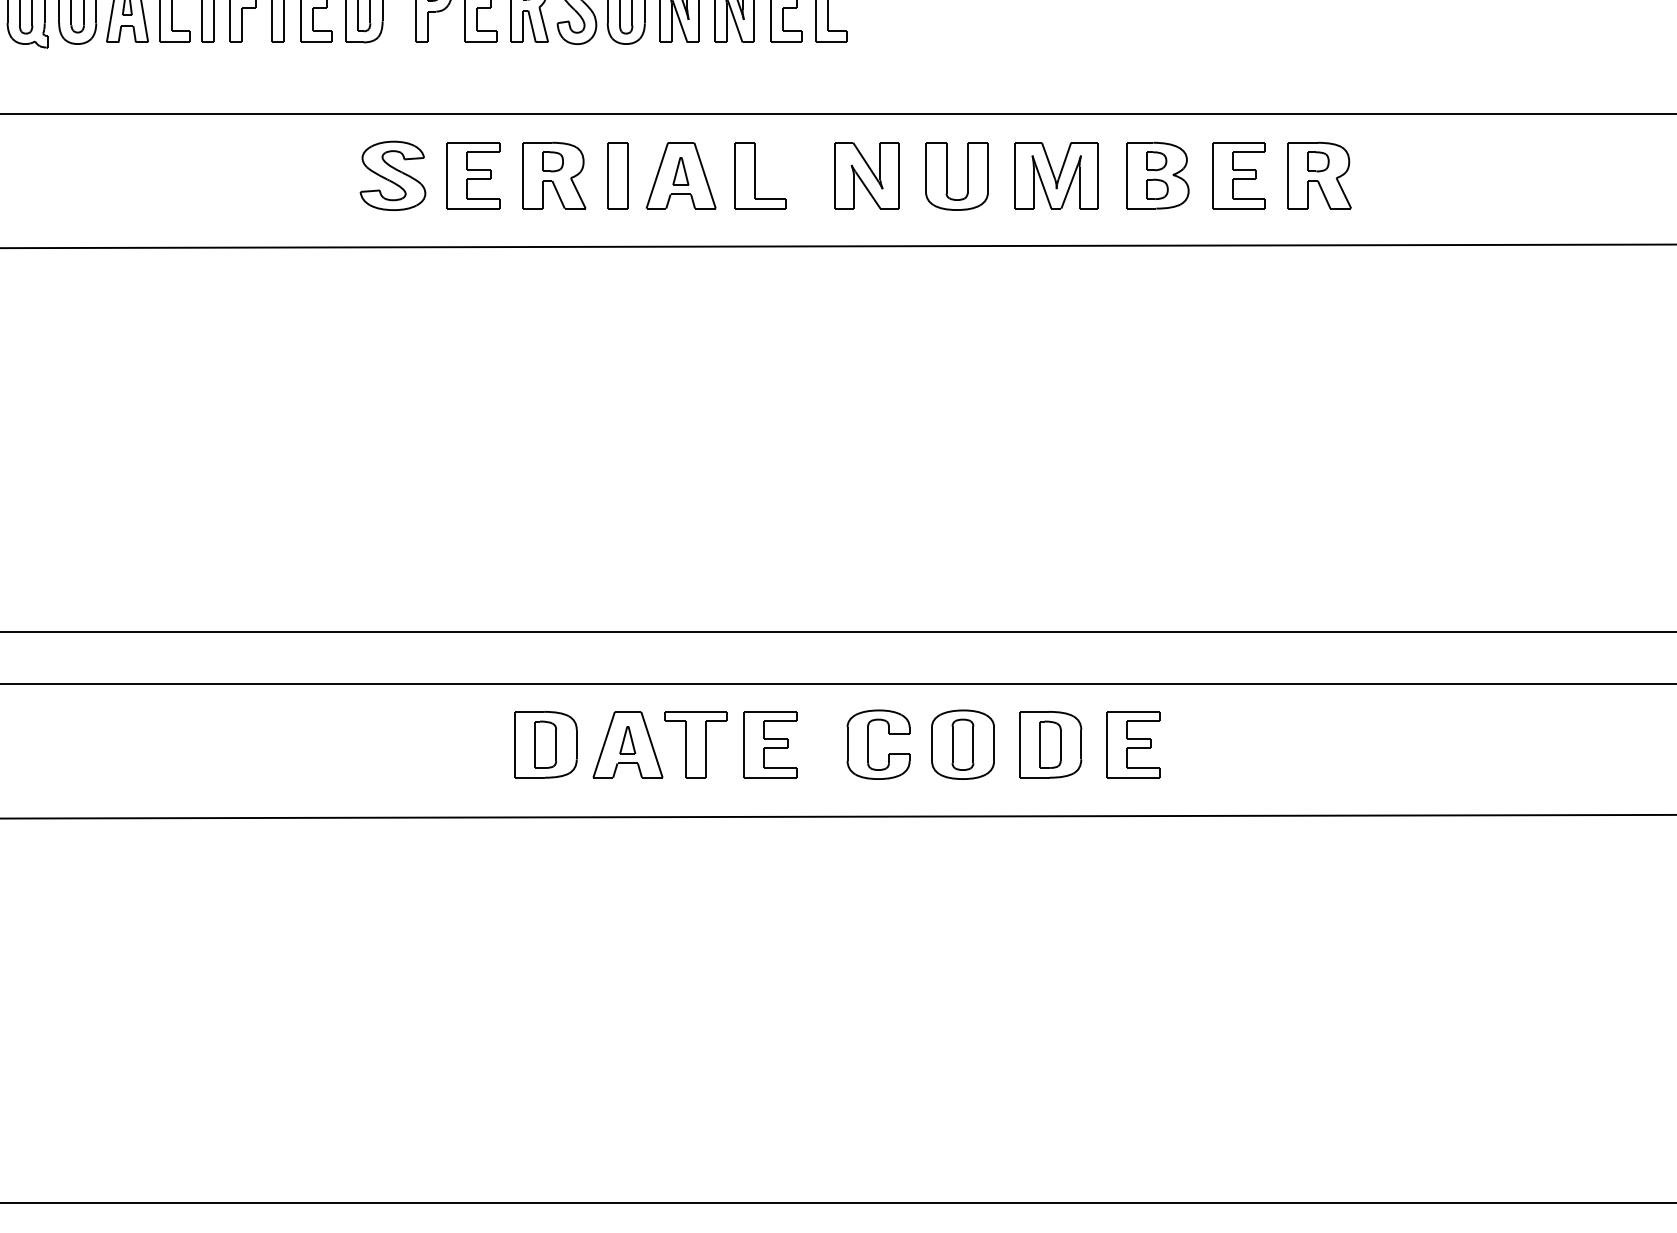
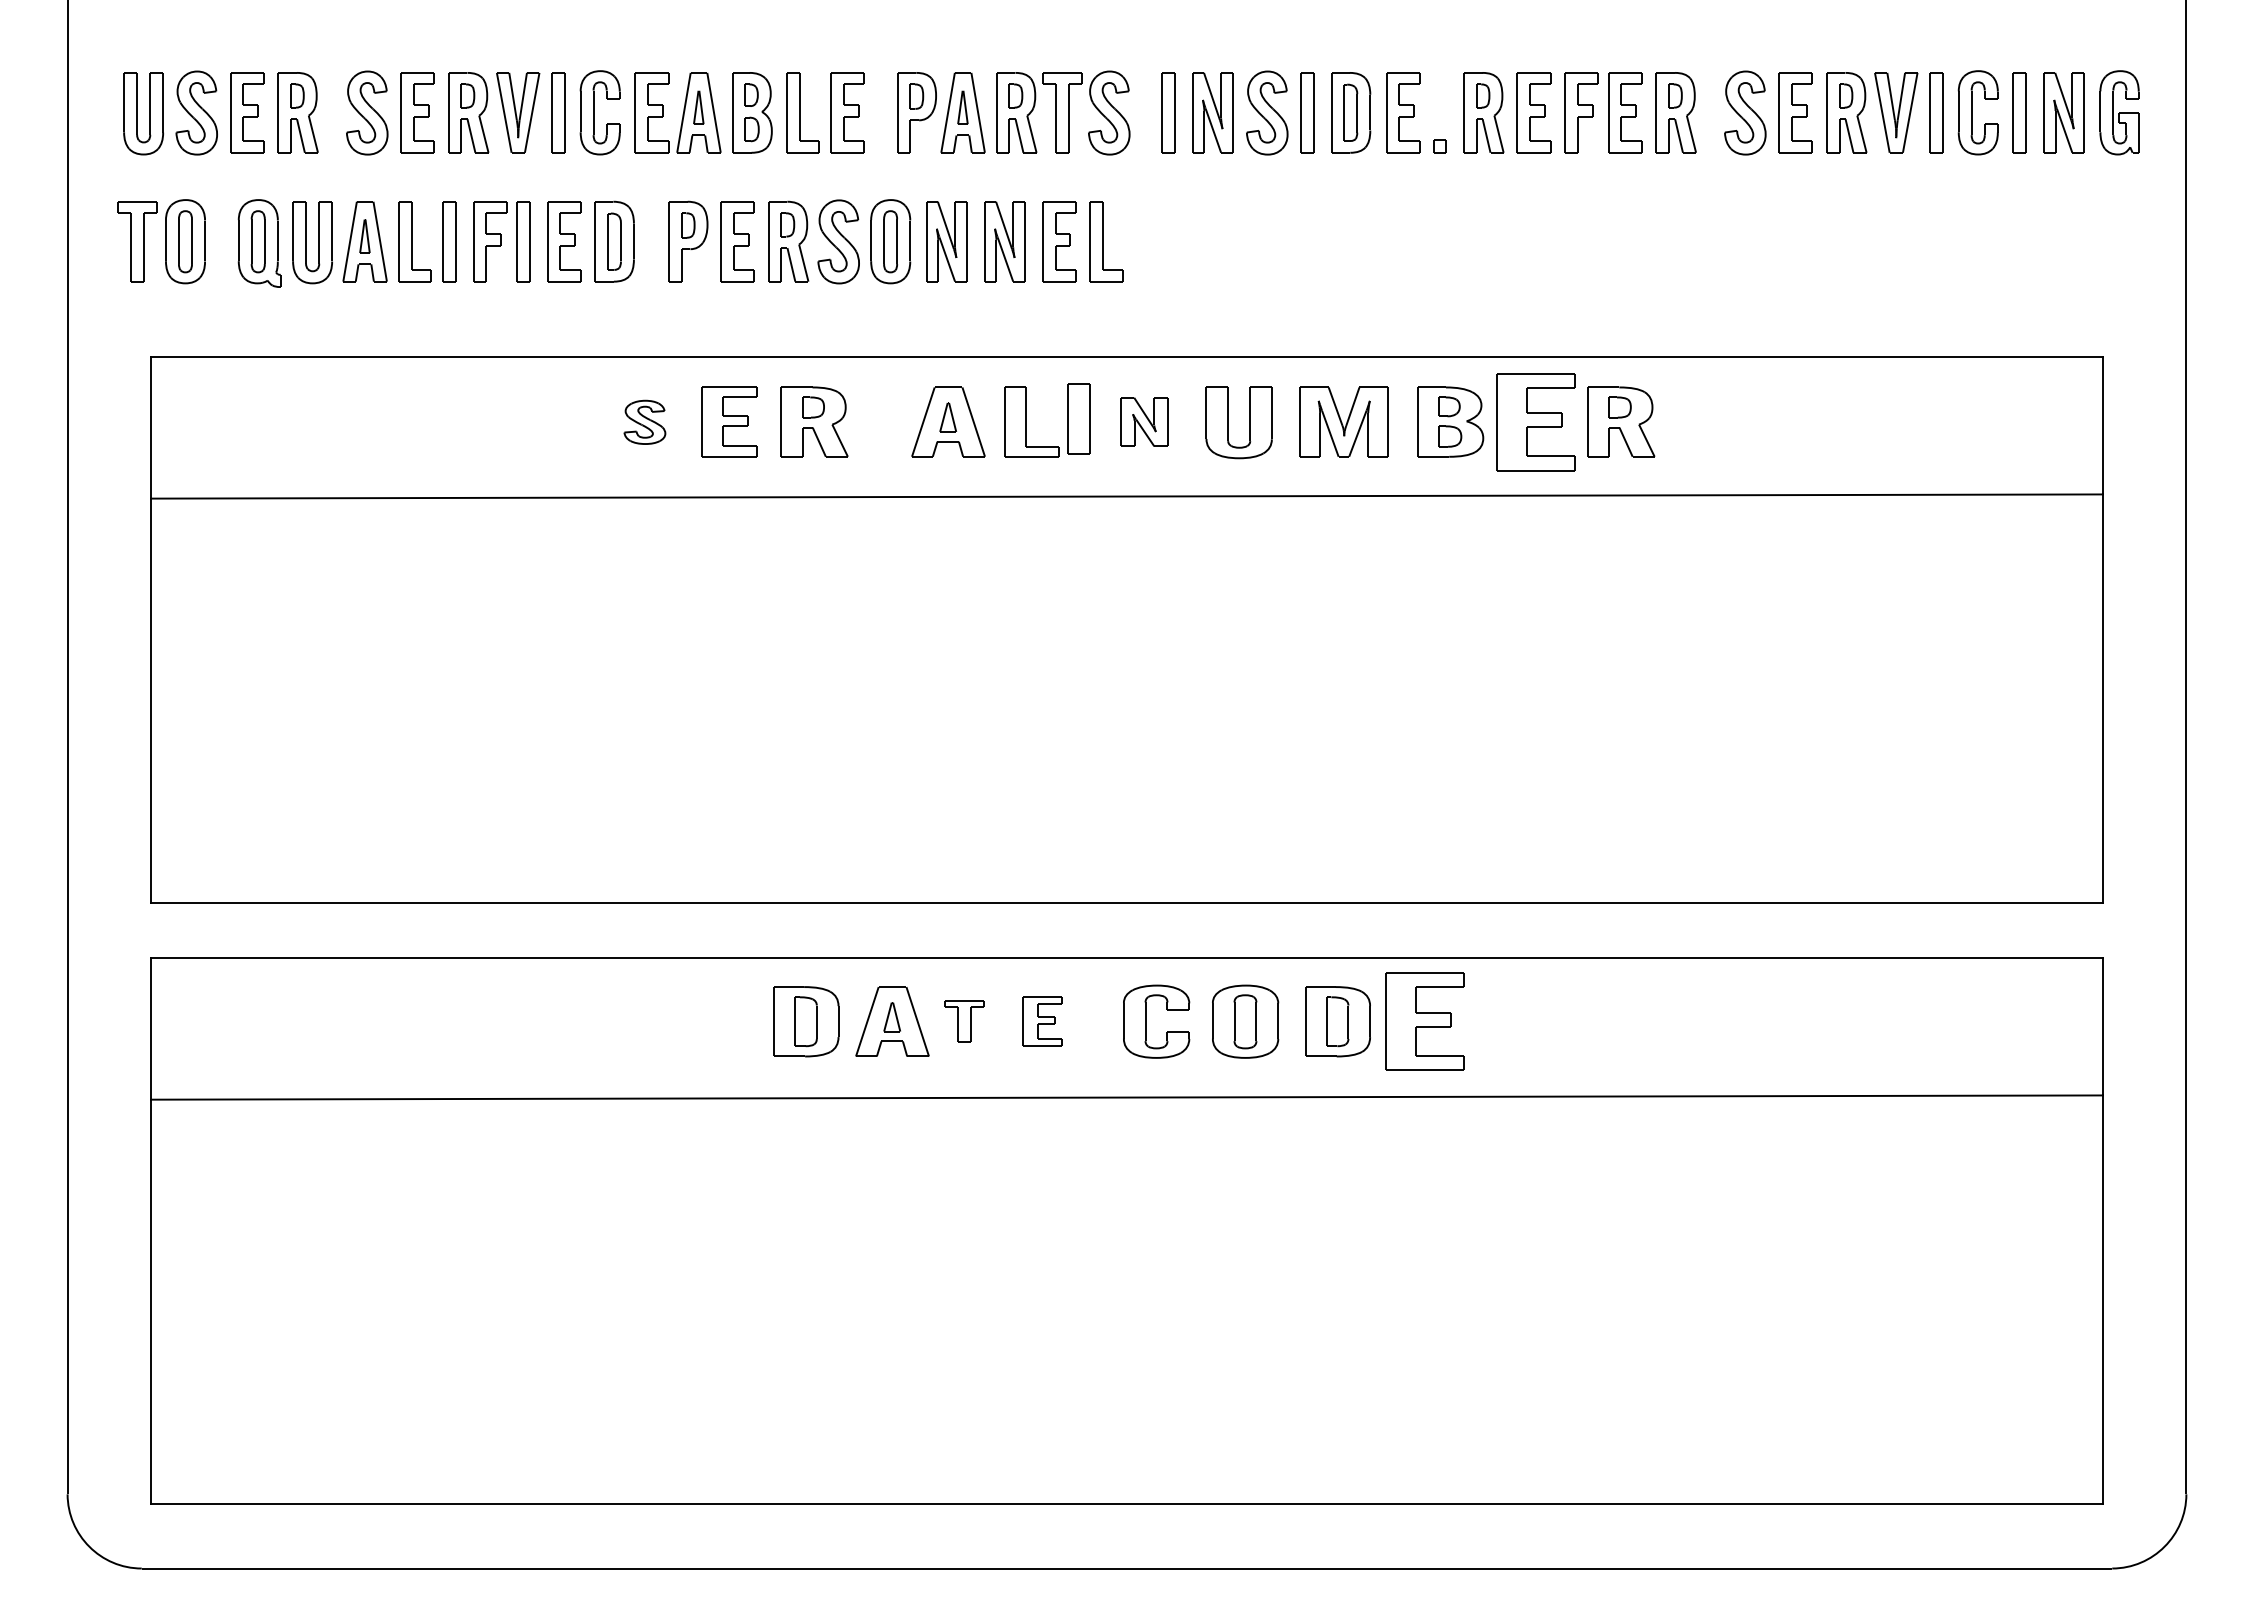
part: (617, 175) -> (1078, 418), moved
part: (867, 175) -> (1144, 421), size x0.7
part: (1239, 175) -> (1536, 421), size x1.4
part: (392, 176) -> (644, 422), size x0.6
part: (696, 744) -> (964, 1021), size x0.6
part: (770, 744) -> (1042, 1021), size x0.7
part: (1132, 744) -> (1424, 1021), size x1.4

